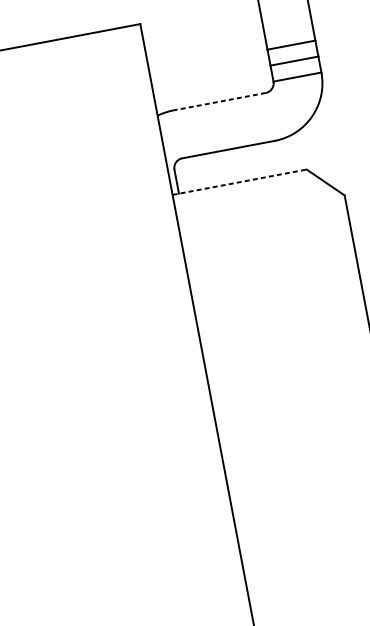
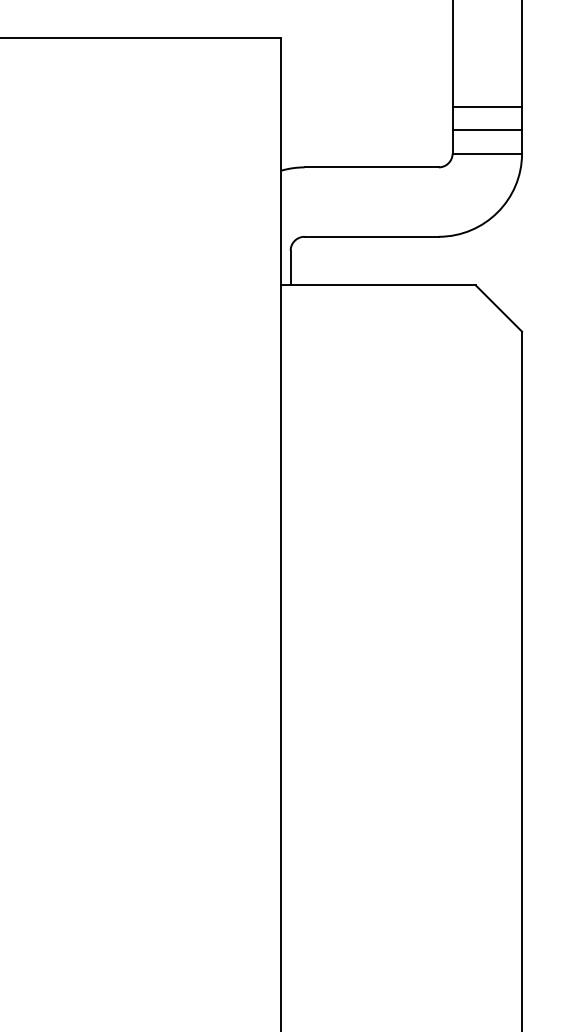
line: (219, 101) -> (371, 167), dashed -> solid
line: (240, 182) -> (379, 285), dashed -> solid

